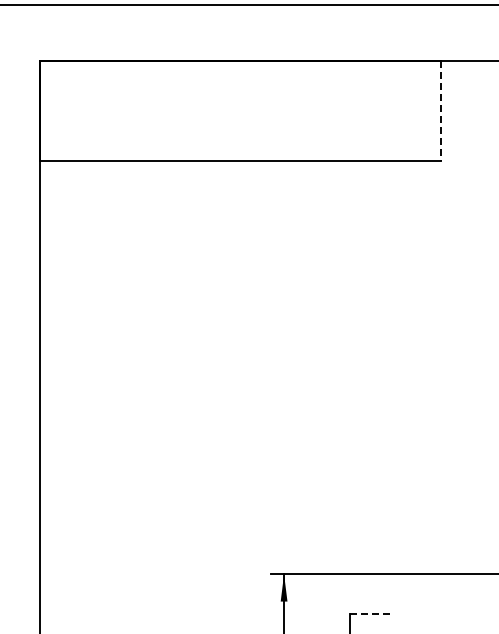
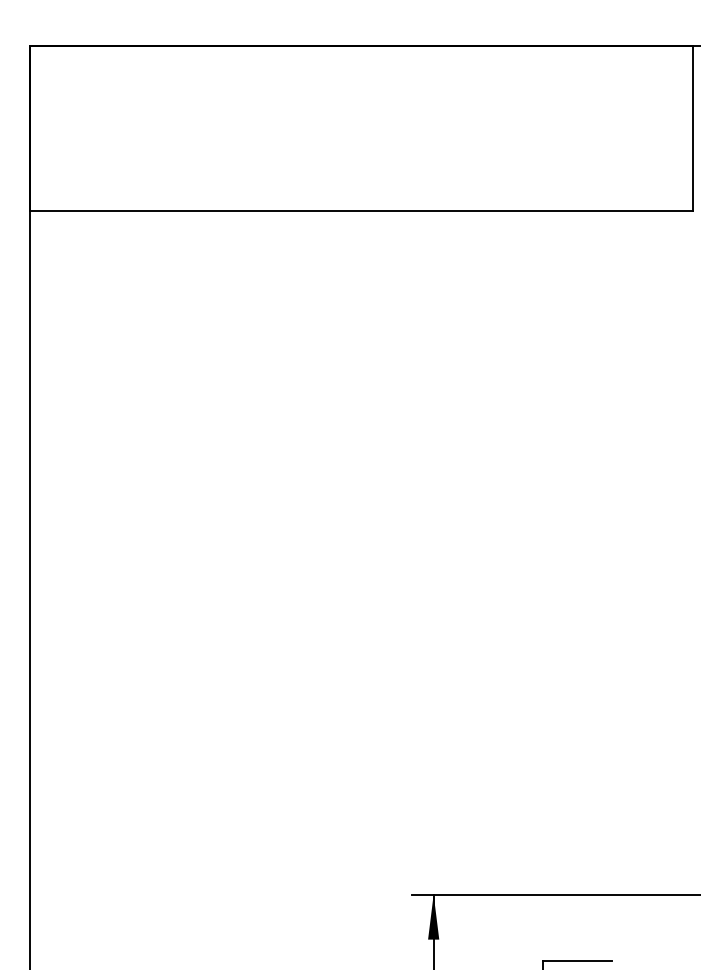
line: (440, 111) -> (692, 130), dashed -> solid
line: (371, 614) -> (578, 960), dashed -> solid

